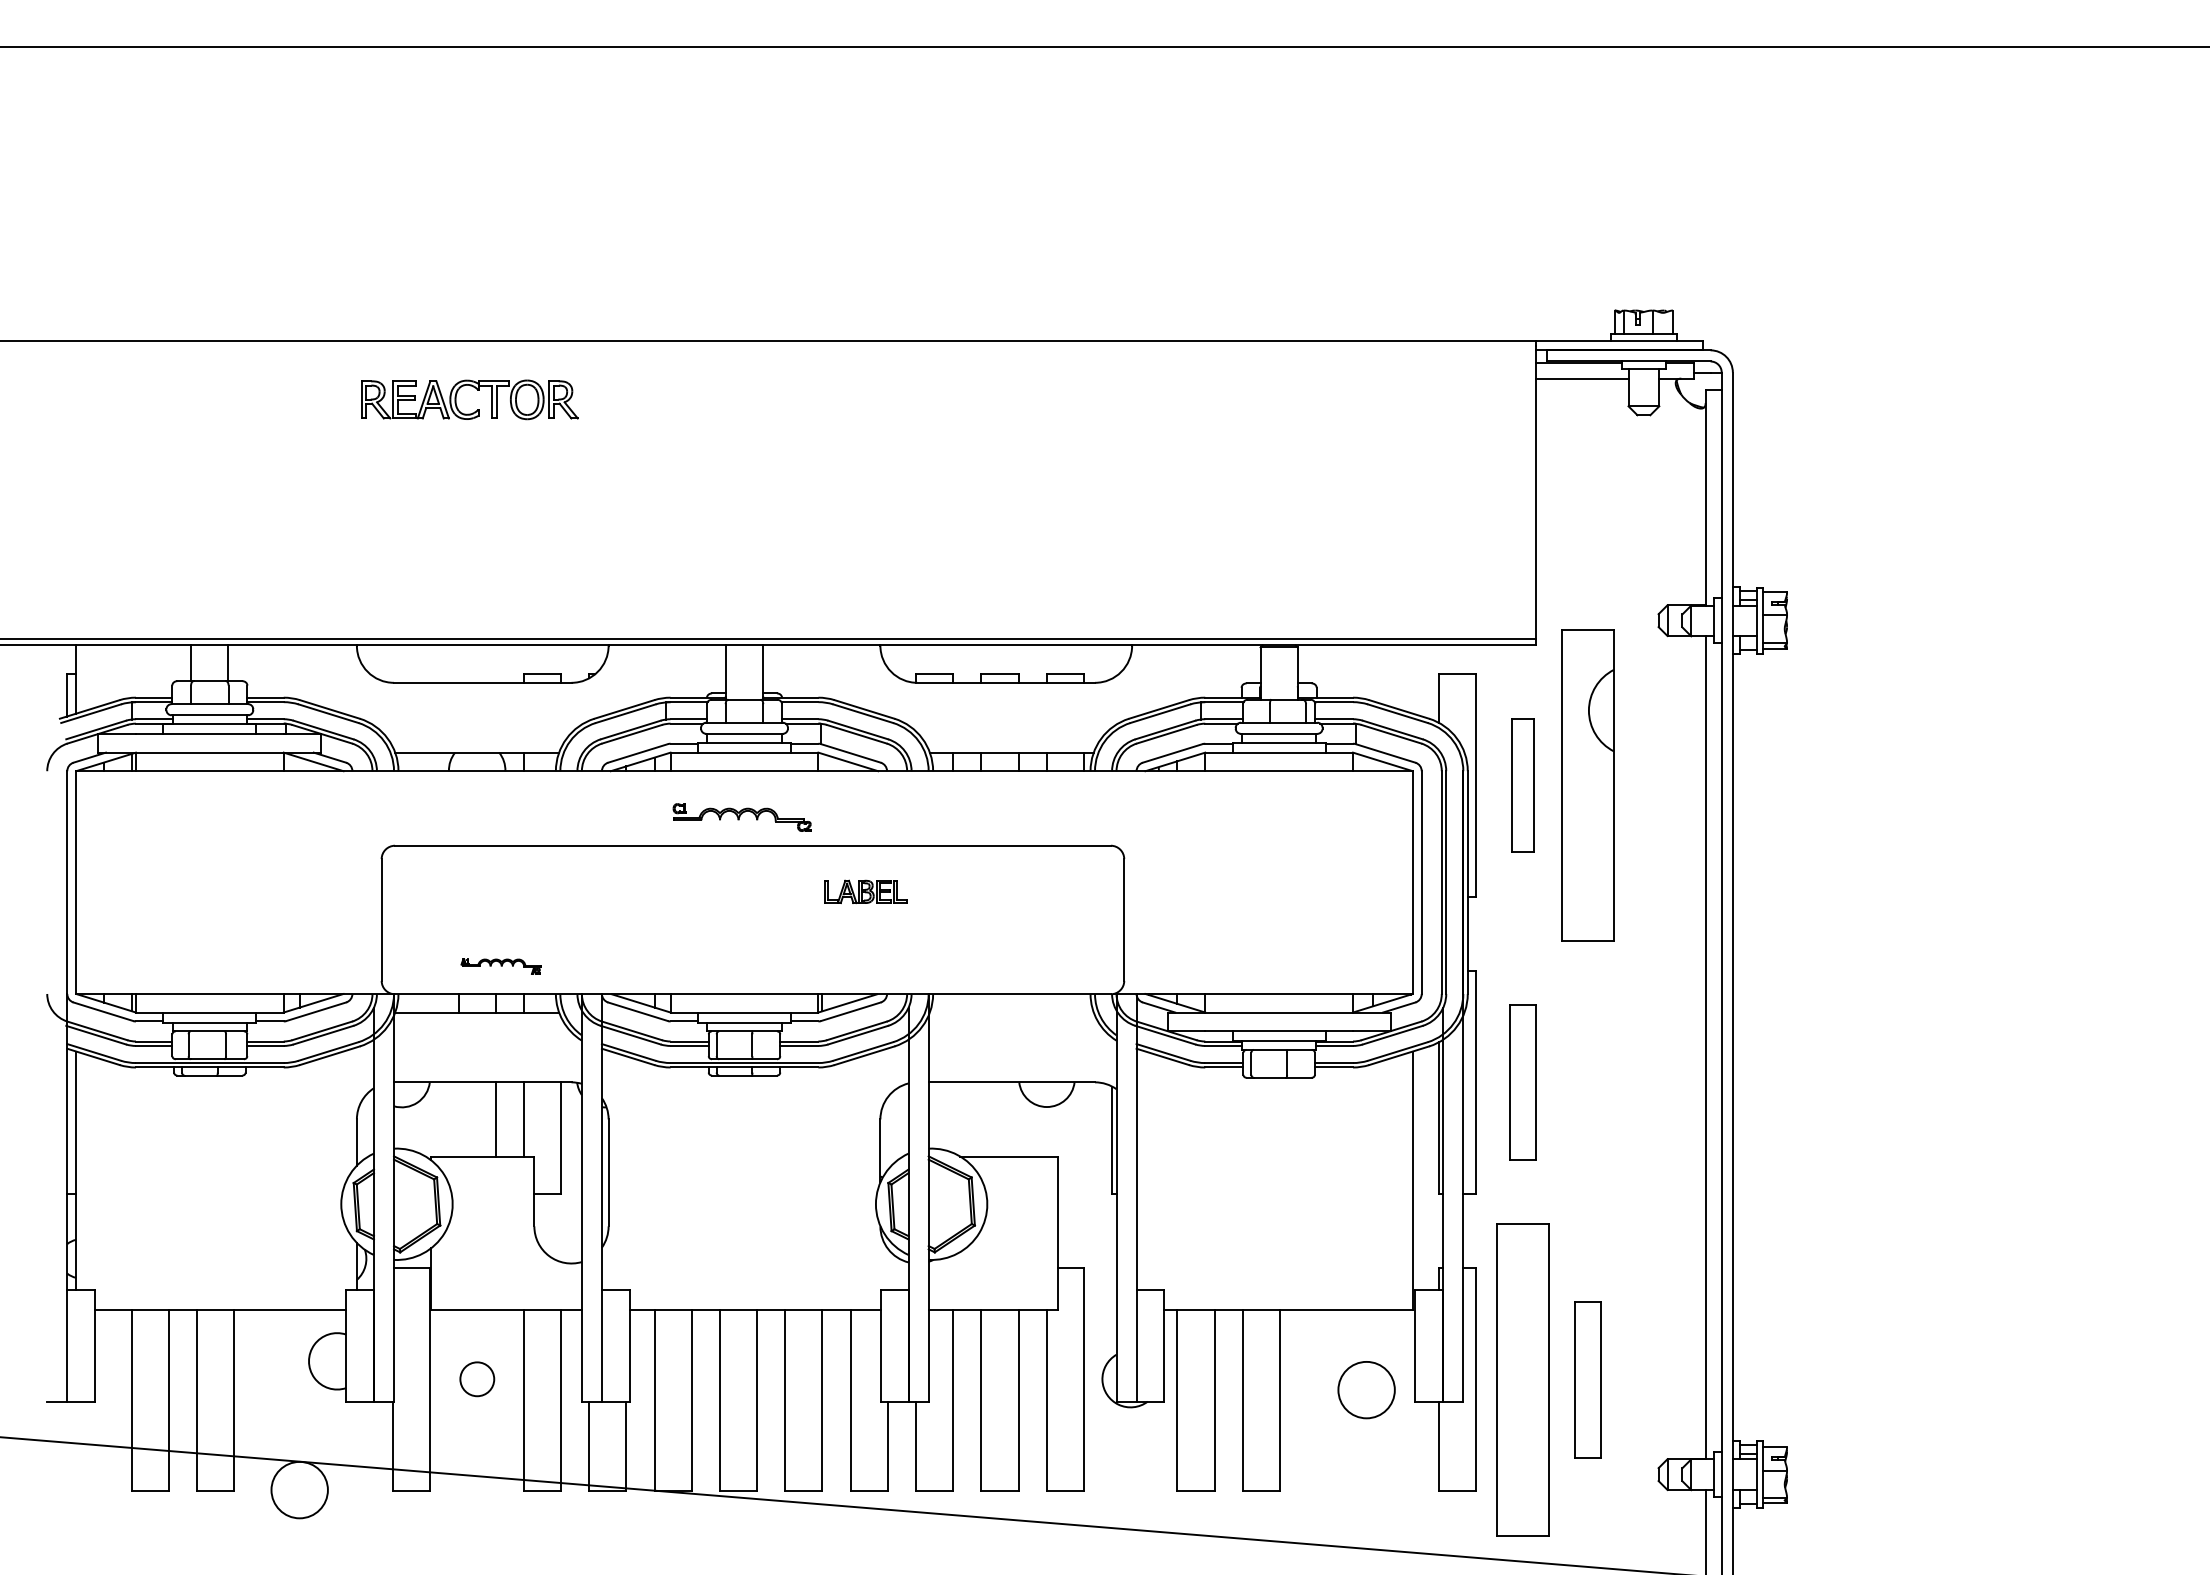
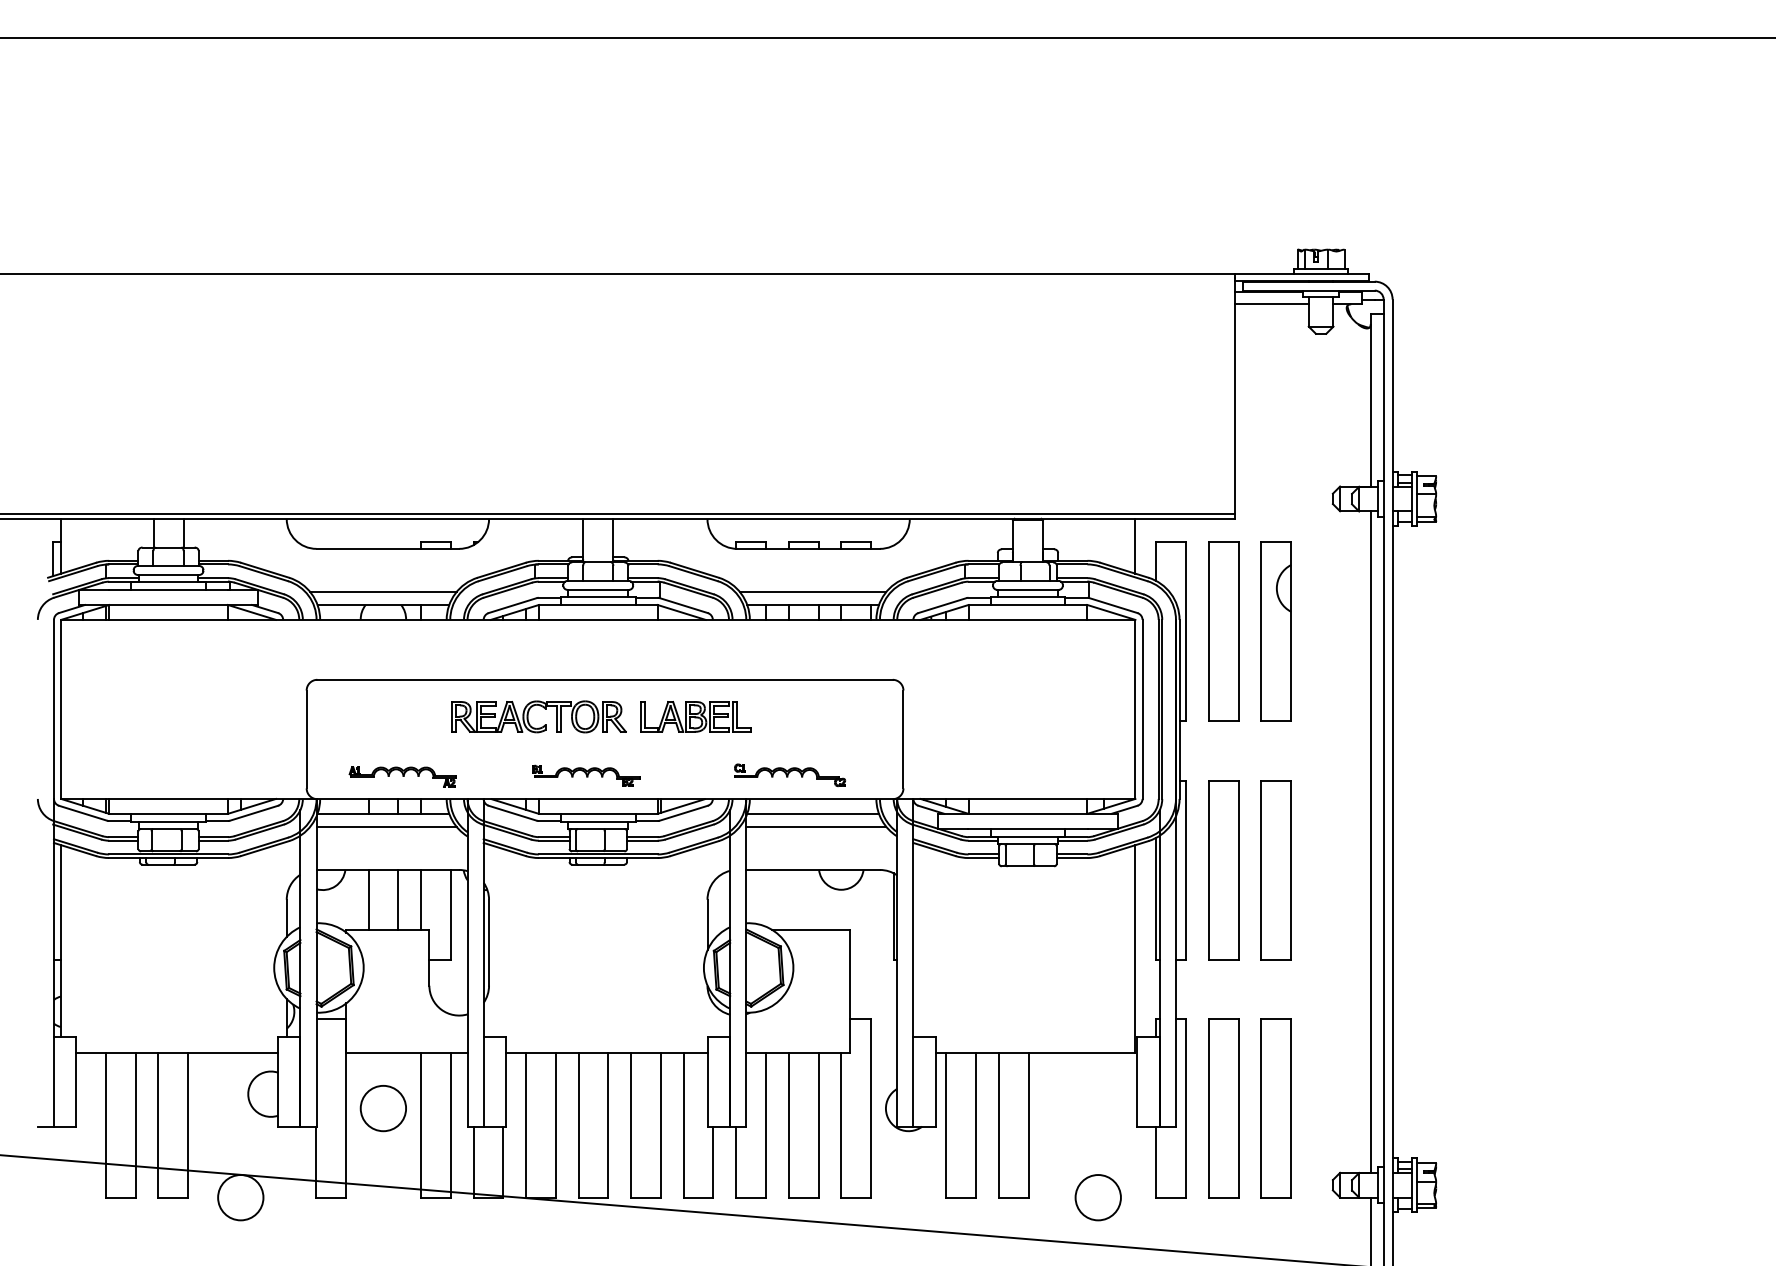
part: (477, 390) -> (545, 709), moved
line: (1412, 679) -> (1135, 546), added
line: (476, 736) -> (382, 592), added
line: (1011, 736) -> (812, 592), added
part: (1522, 785) -> (1223, 631), size x1.67
part: (1588, 785) -> (1276, 631), size x0.71
part: (741, 817) -> (789, 775), moved
part: (865, 891) -> (695, 716), size x1.67
part: (729, 964) -> (586, 775), added
part: (500, 966) -> (402, 776), size x1.67
line: (1011, 1012) -> (812, 813), added
line: (481, 1028) -> (386, 826), added
line: (1015, 1028) -> (816, 826), added
part: (1522, 1082) -> (1223, 870), size x1.43
part: (1588, 1082) -> (1276, 870), added
line: (458, 1119) -> (368, 899), added
circle: (477, 1379) -> (383, 1108), size x1.67
part: (1522, 1379) -> (1223, 1108), size x0.71
part: (1588, 1379) -> (1276, 1108), size x1.43
circle: (1366, 1390) -> (1098, 1198), moved

